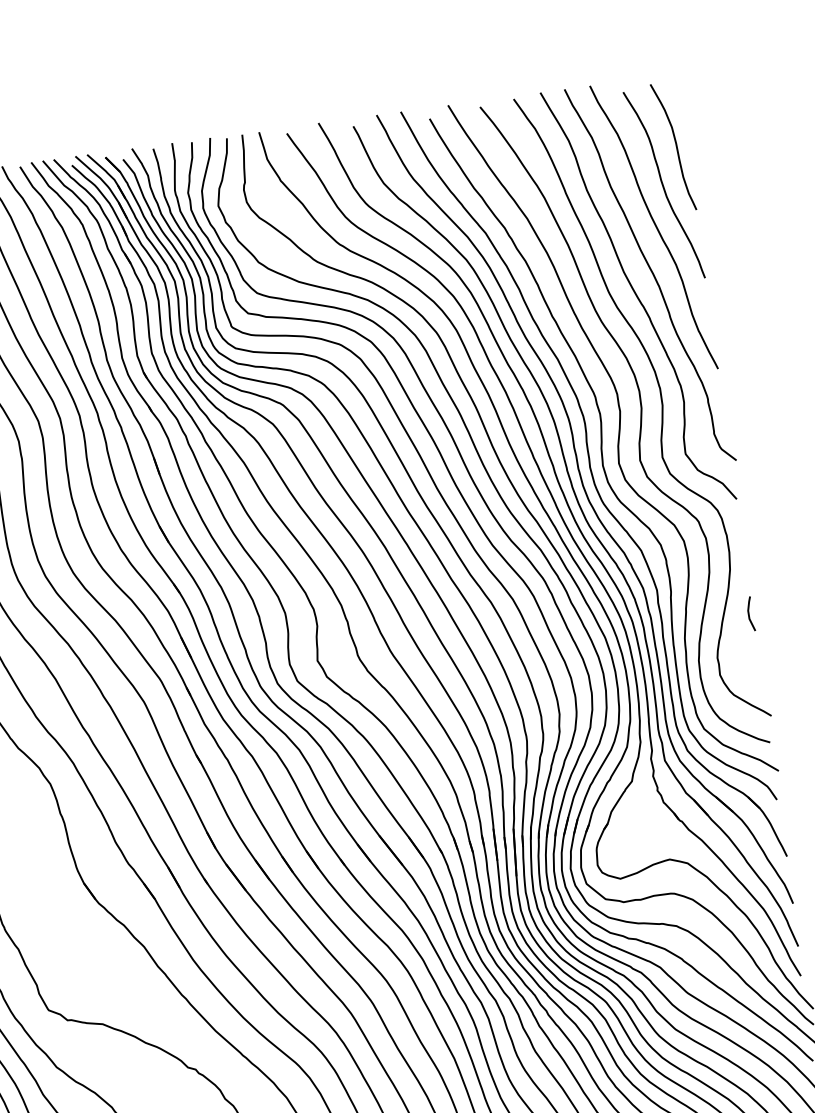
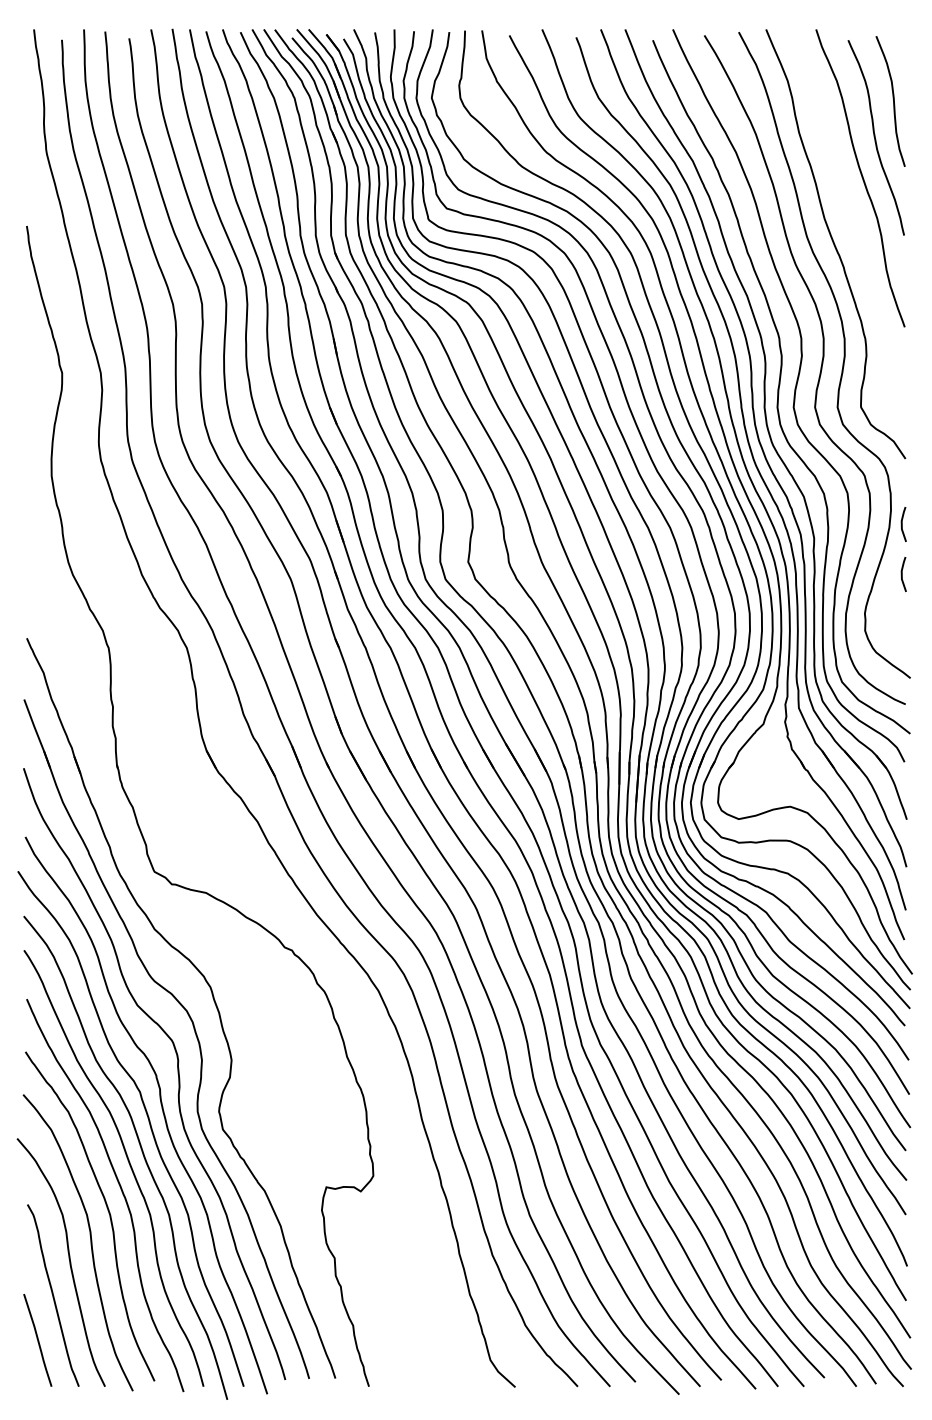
curve: (652, 274) -> (852, 224), removed
line: (742, 564) -> (902, 524), added

